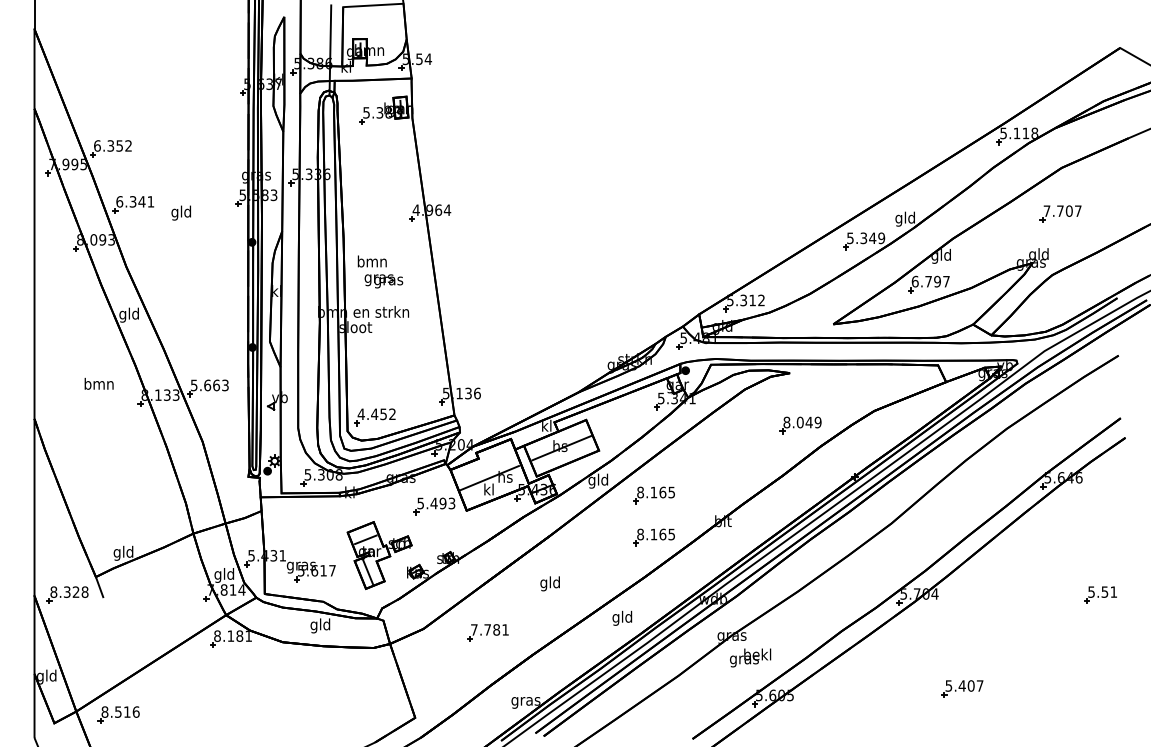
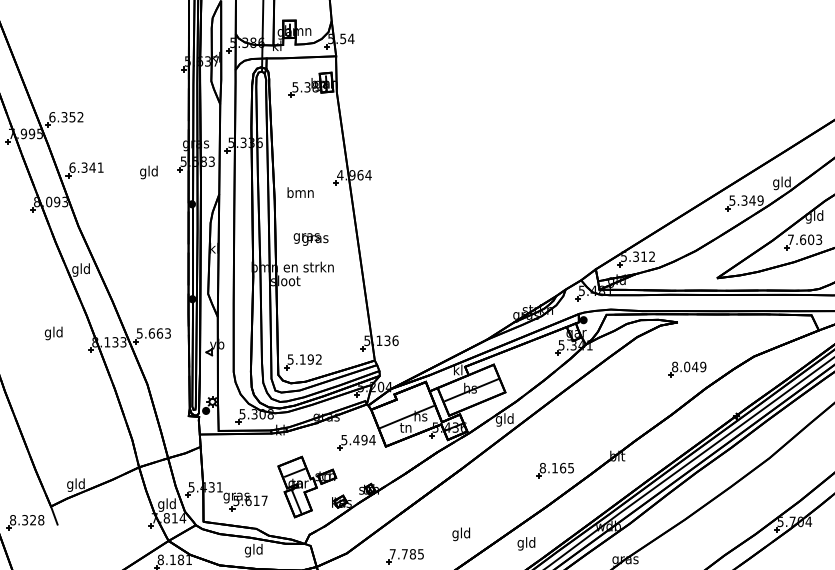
text: (180, 212) -> (148, 171), moved
text: (371, 261) -> (299, 192), moved
text: (930, 281) -> (804, 239), 6.797 -> 7.603
text: (98, 384) -> (53, 332), bmn -> gld
text: (372, 414) -> (300, 359), 4.452 -> 5.192
text: (488, 489) -> (405, 427), kl -> tn
part: (653, 495) -> (554, 432), removed
text: (451, 503) -> (372, 440), 5.493 -> 5.494
text: (549, 583) -> (460, 534), moved
text: (505, 629) -> (420, 553), 7.781 -> 7.785

